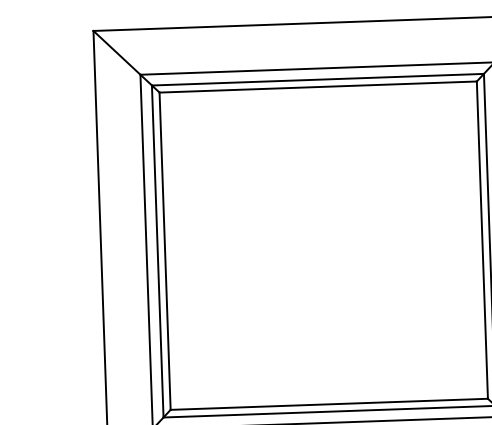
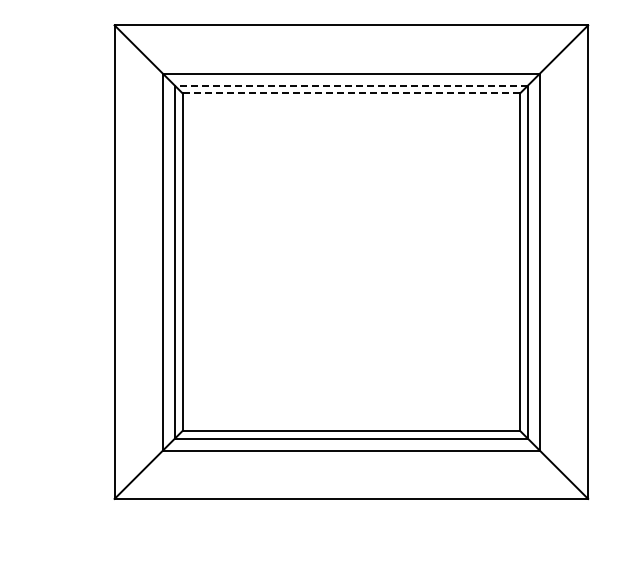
line: (318, 79) -> (351, 85), solid -> dashed
line: (318, 87) -> (351, 93), solid -> dashed

